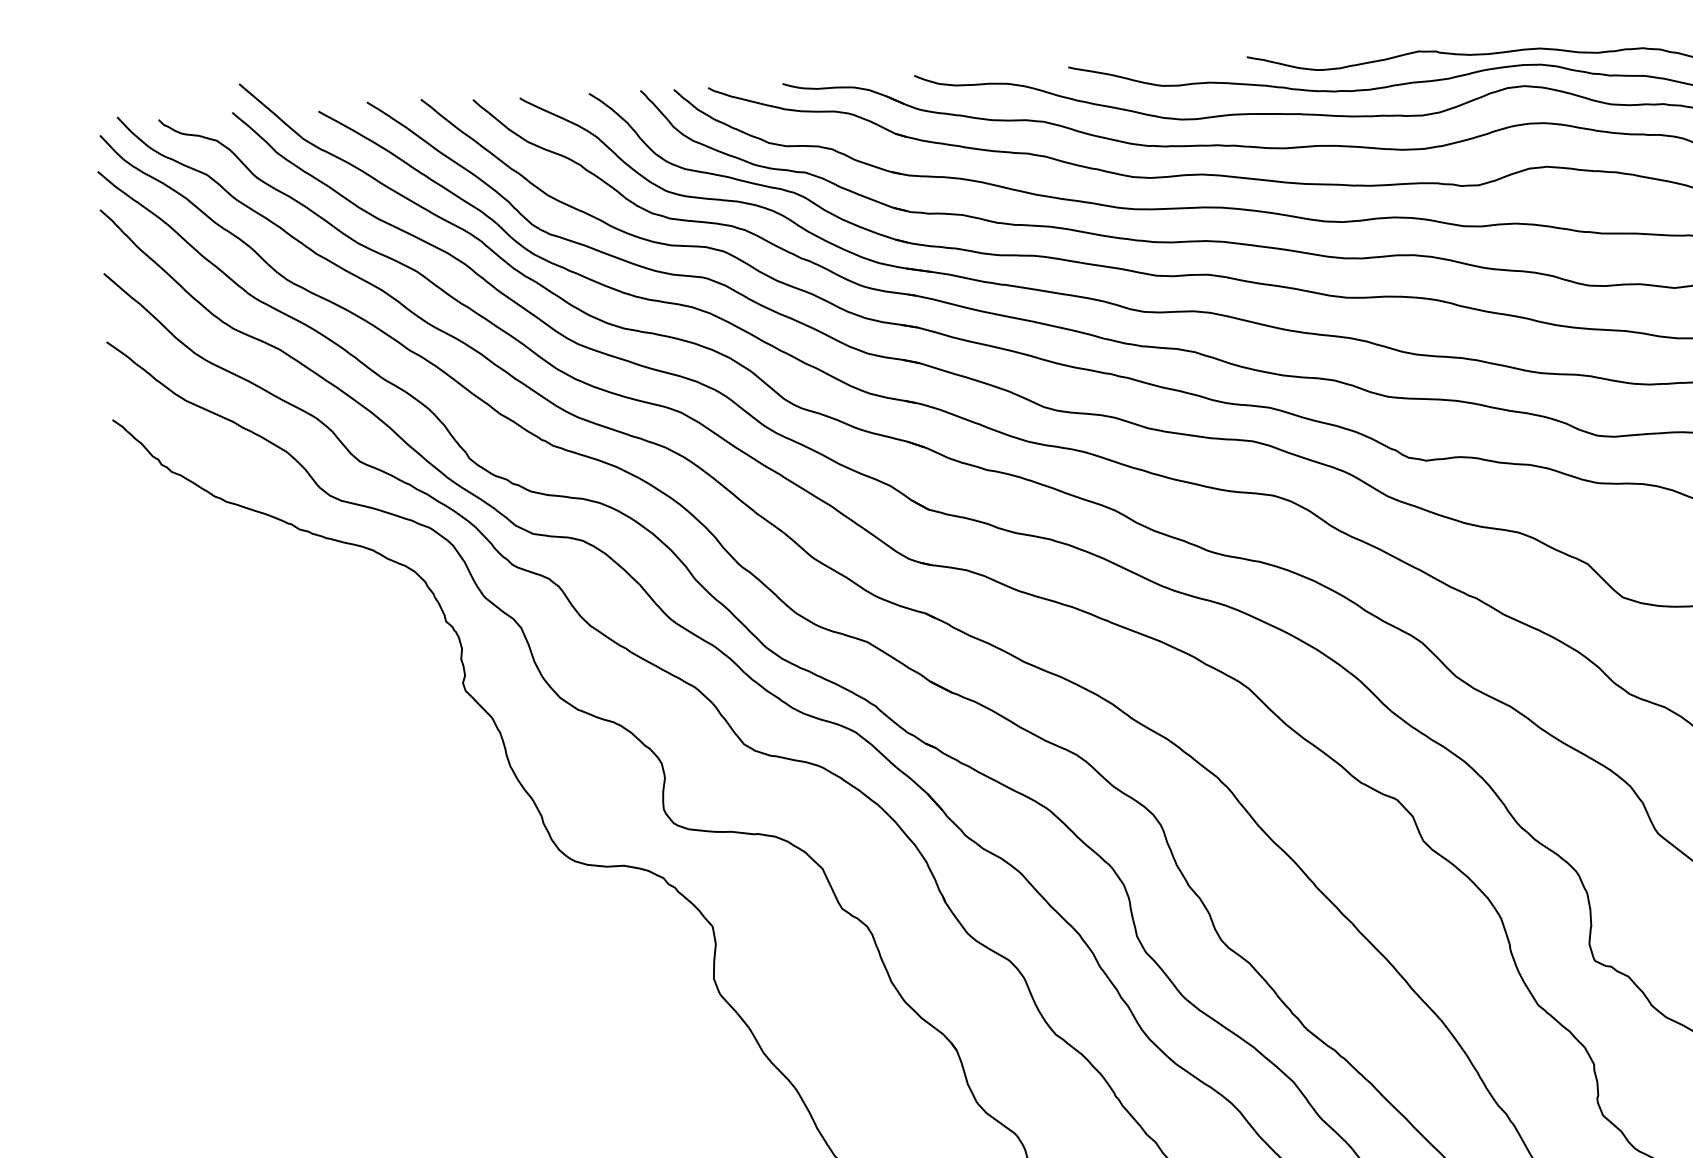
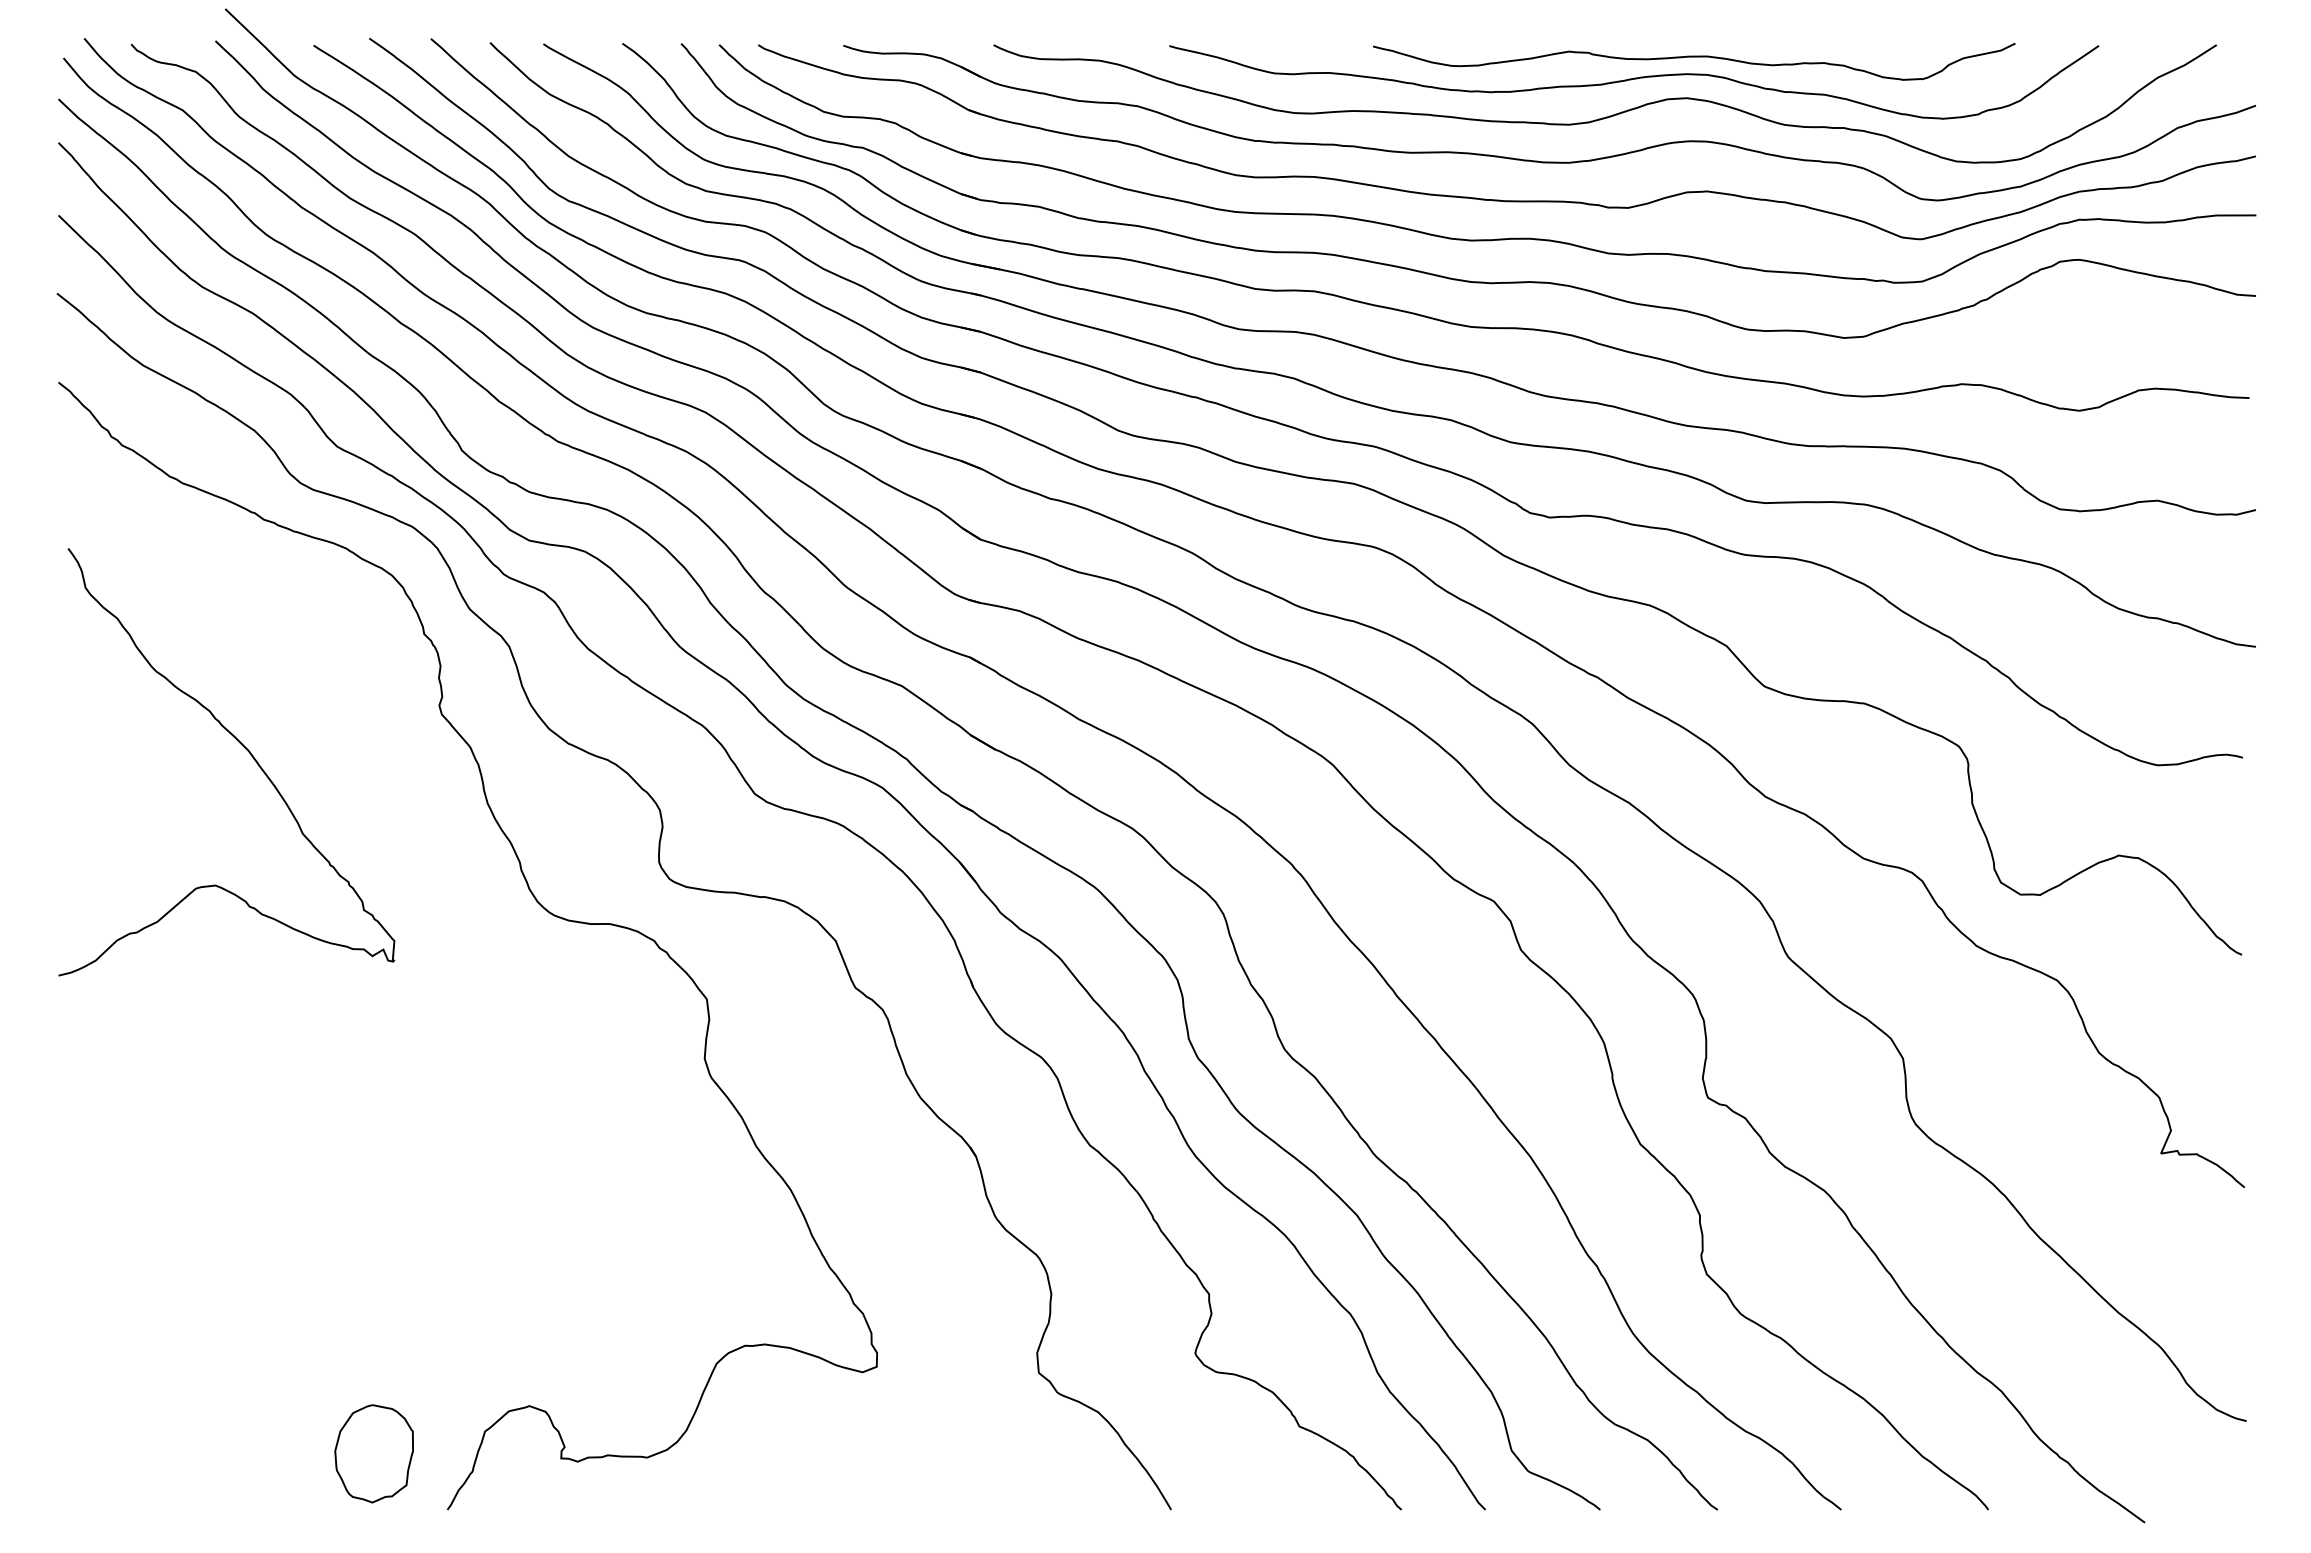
curve: (292, 729) -> (242, 746), added

